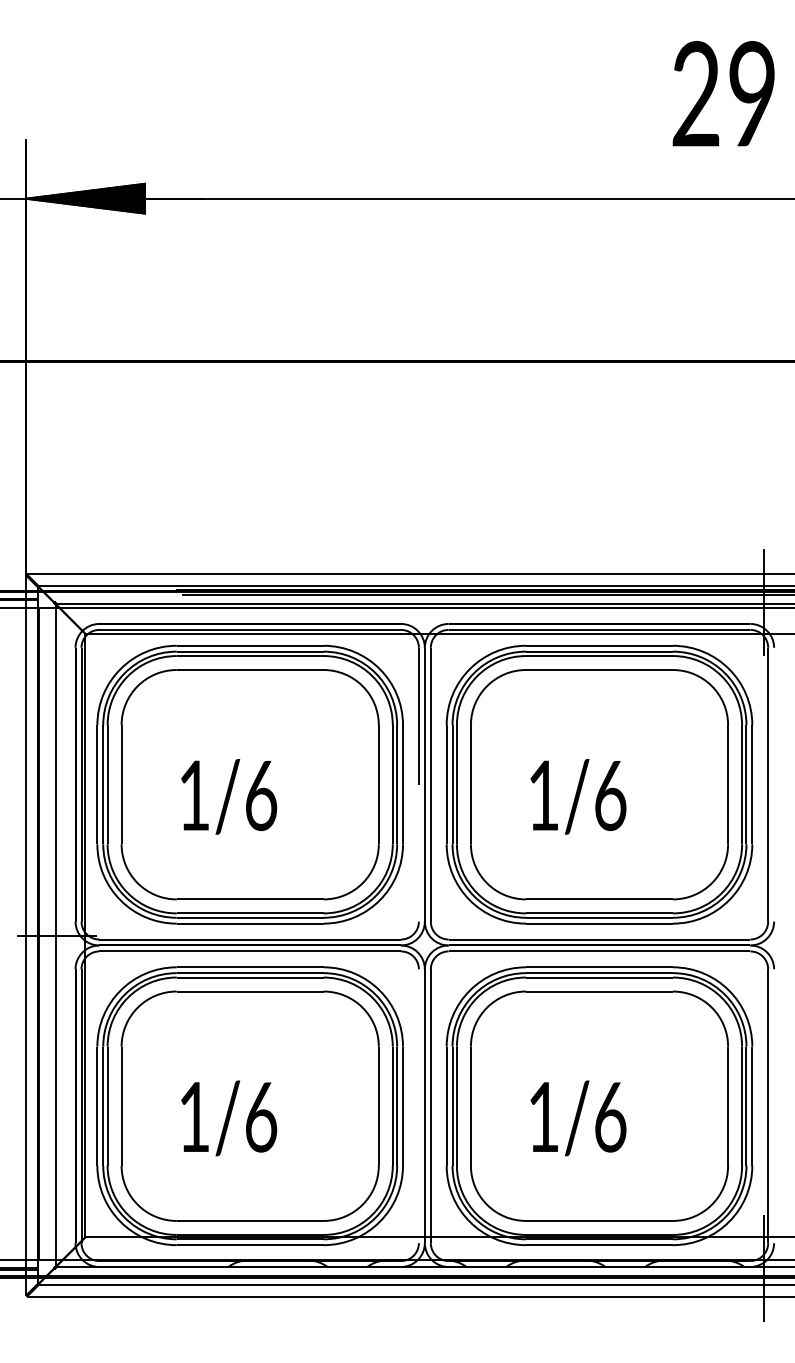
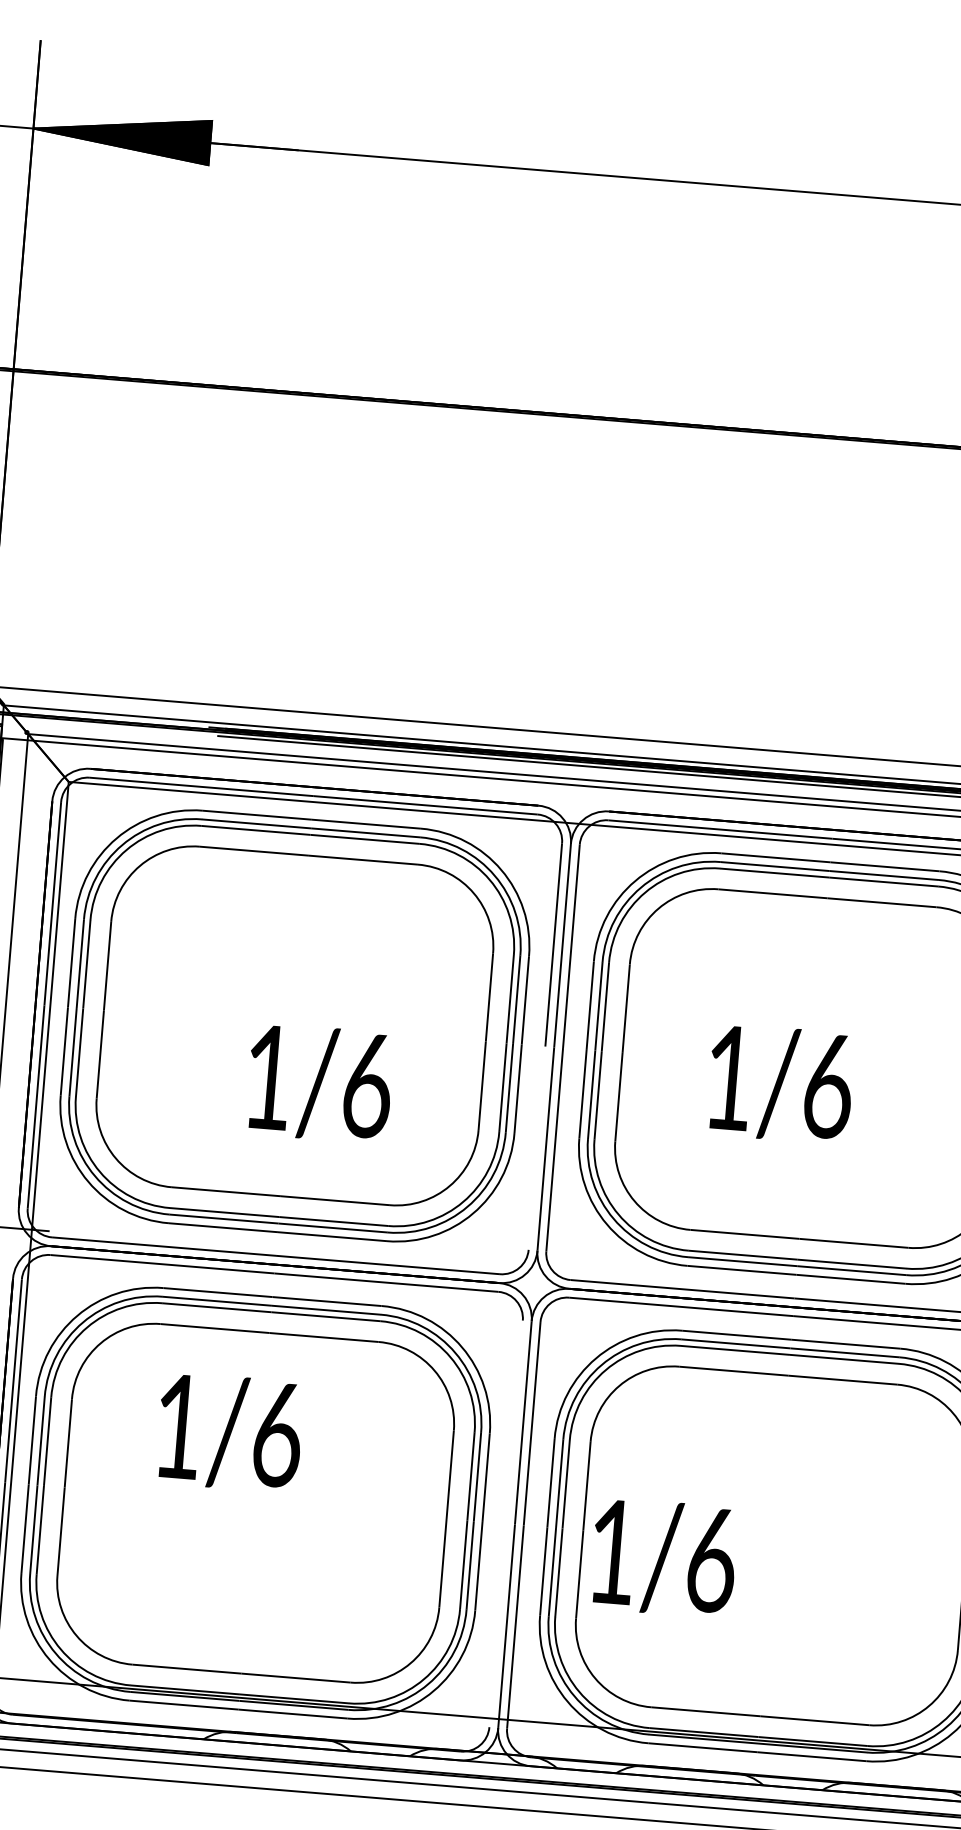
text: (229, 796) -> (320, 1083), moved
text: (229, 1118) -> (230, 1432), moved
text: (578, 1118) -> (664, 1558), moved

